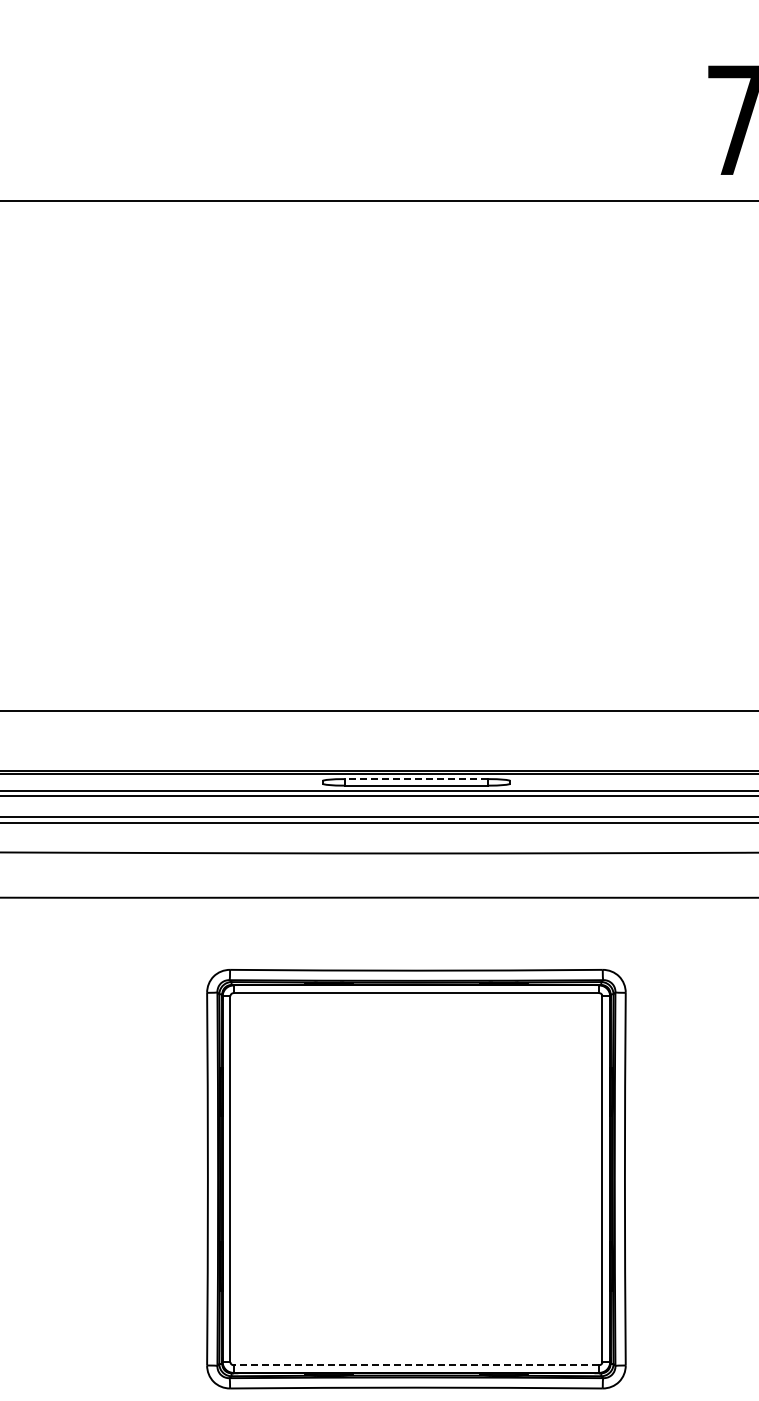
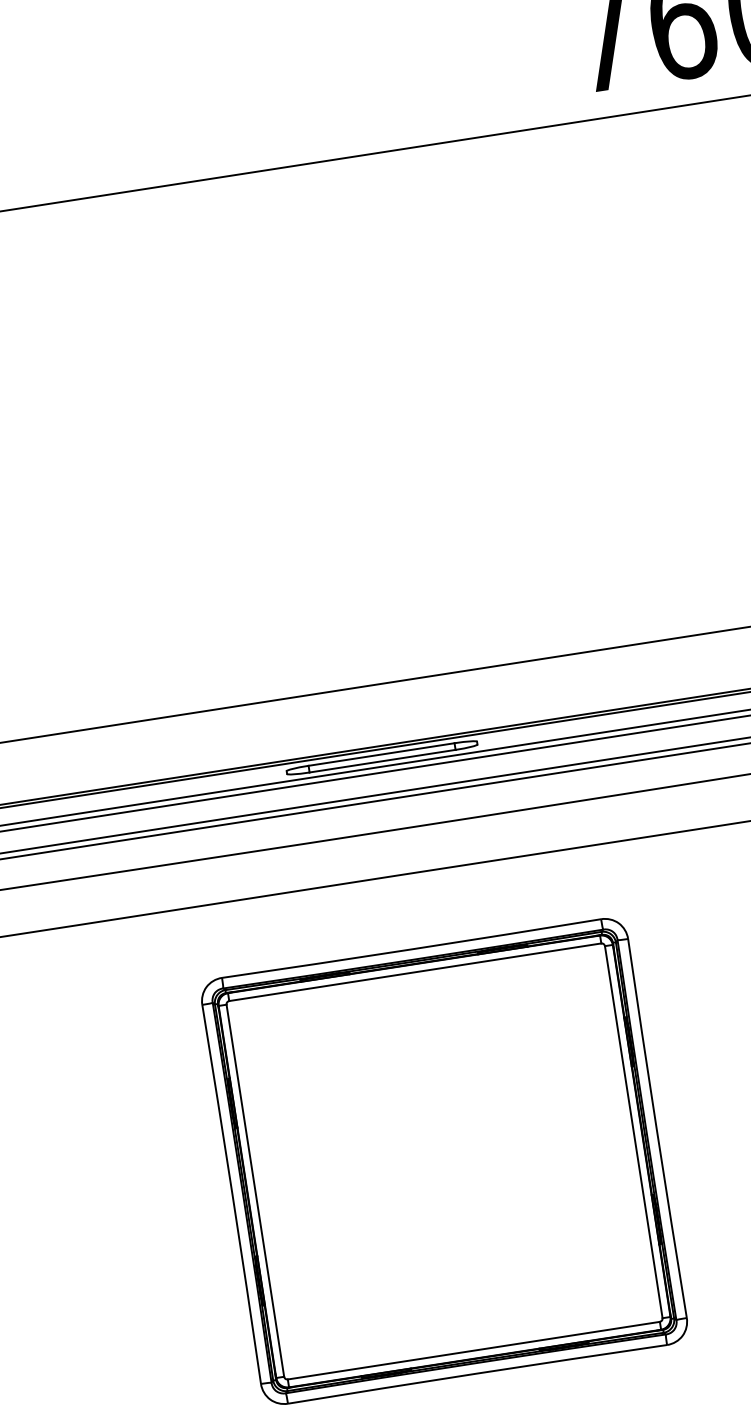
line: (416, 779) -> (381, 754), dashed -> solid
line: (416, 1365) -> (473, 1350), dashed -> solid

